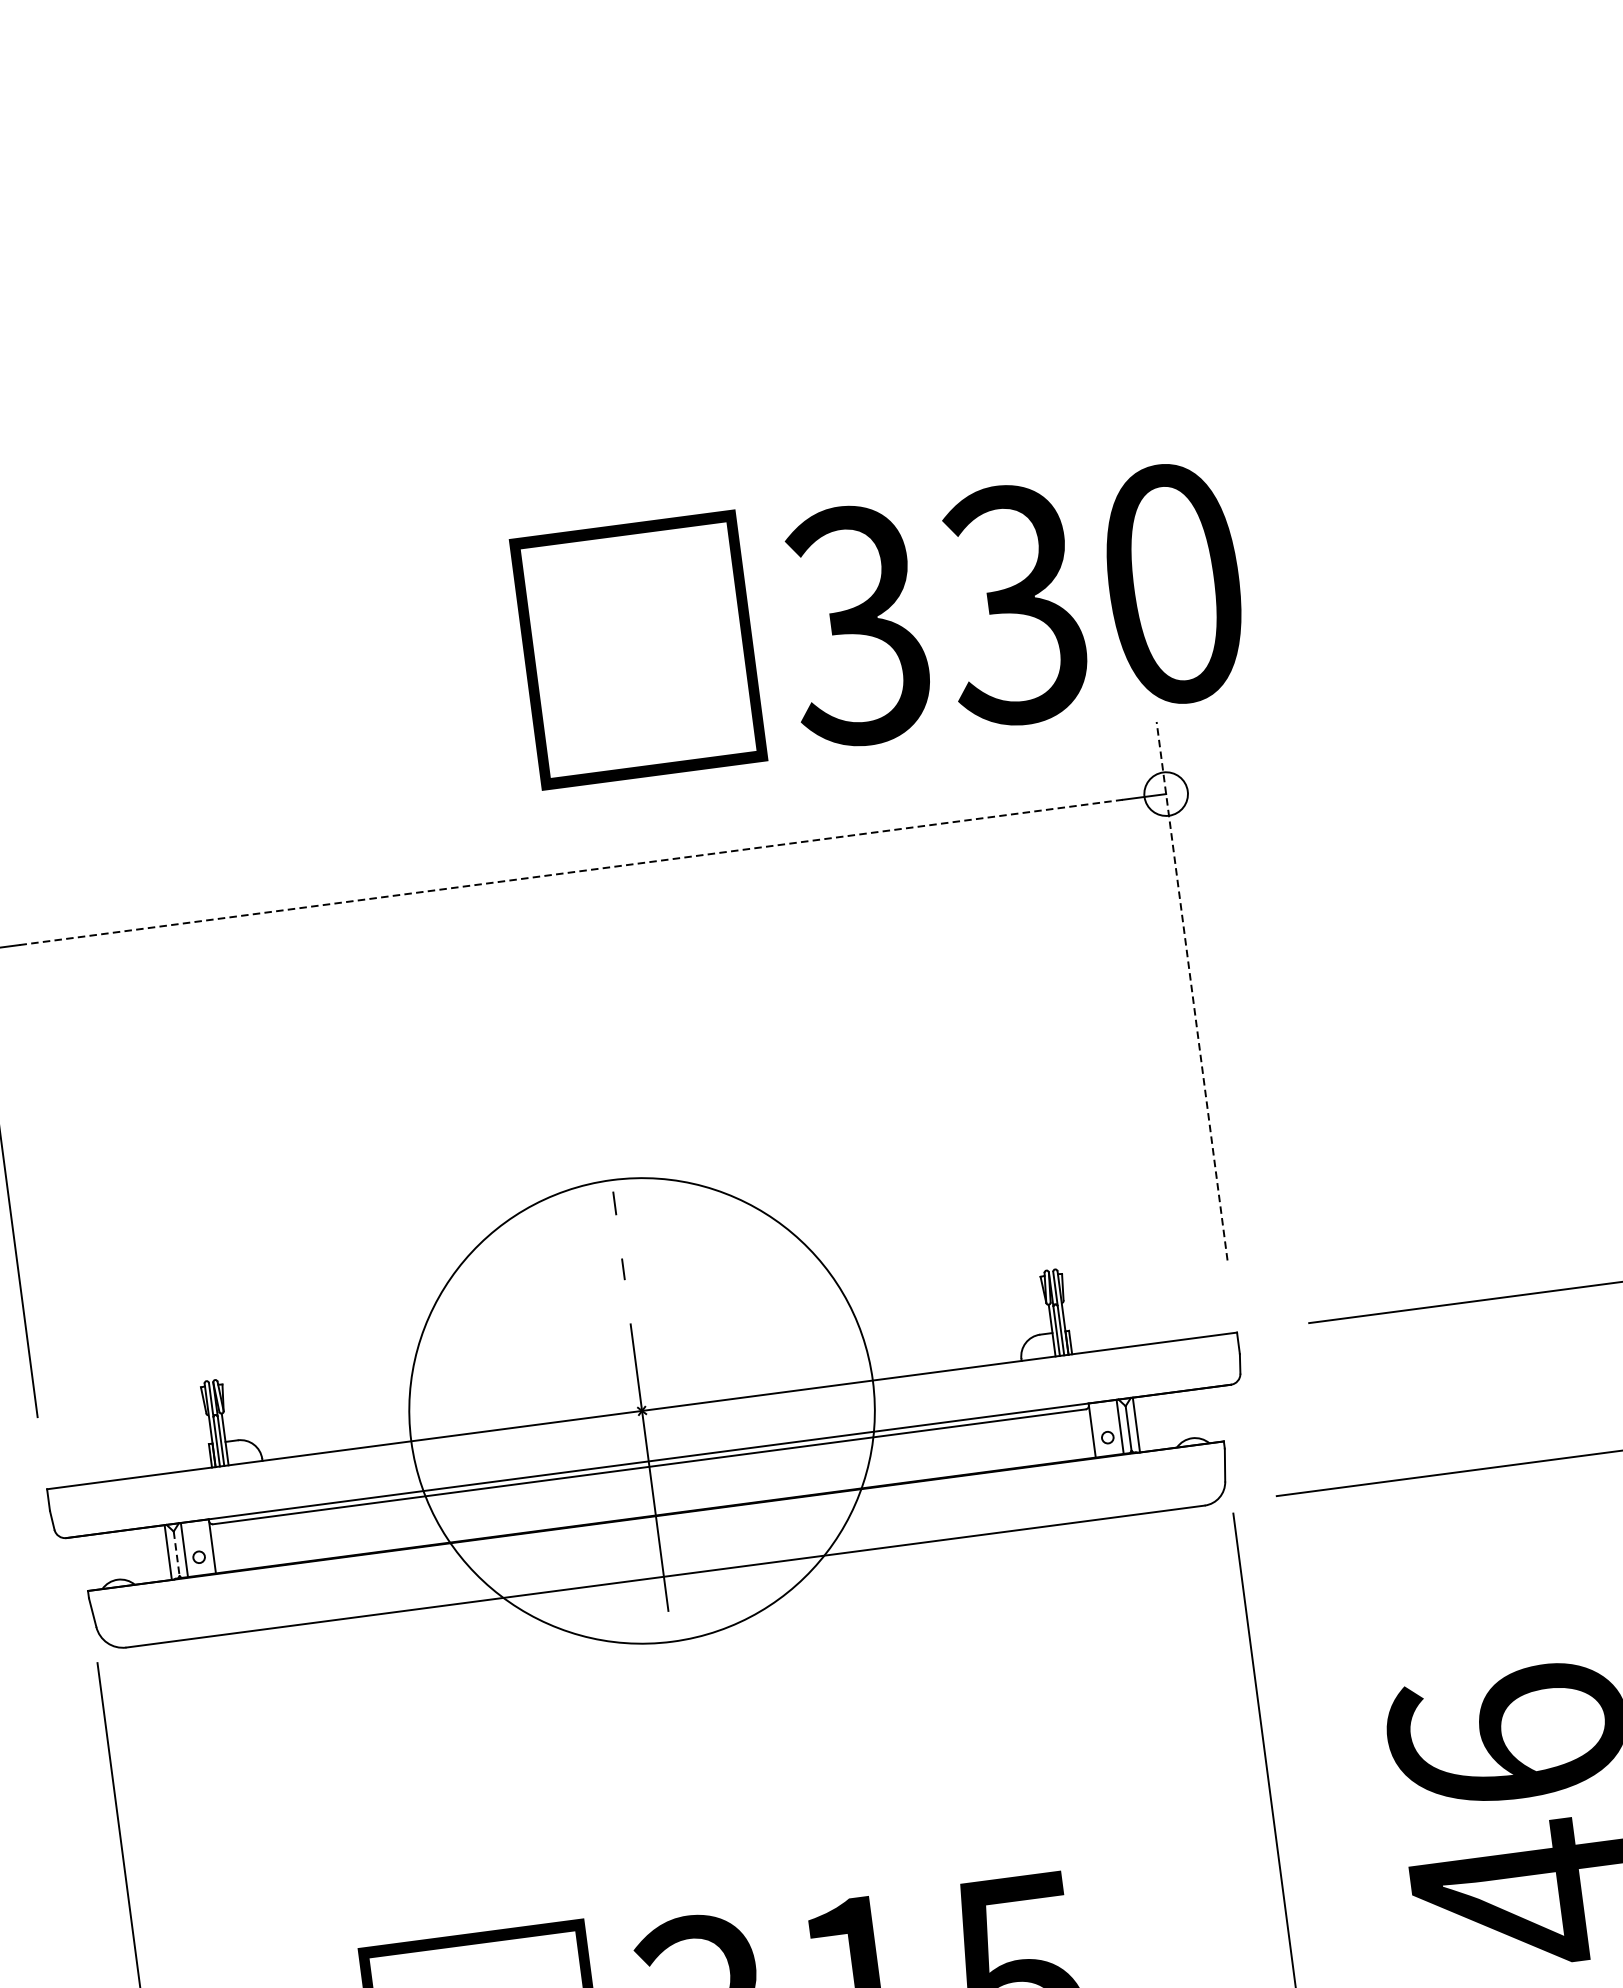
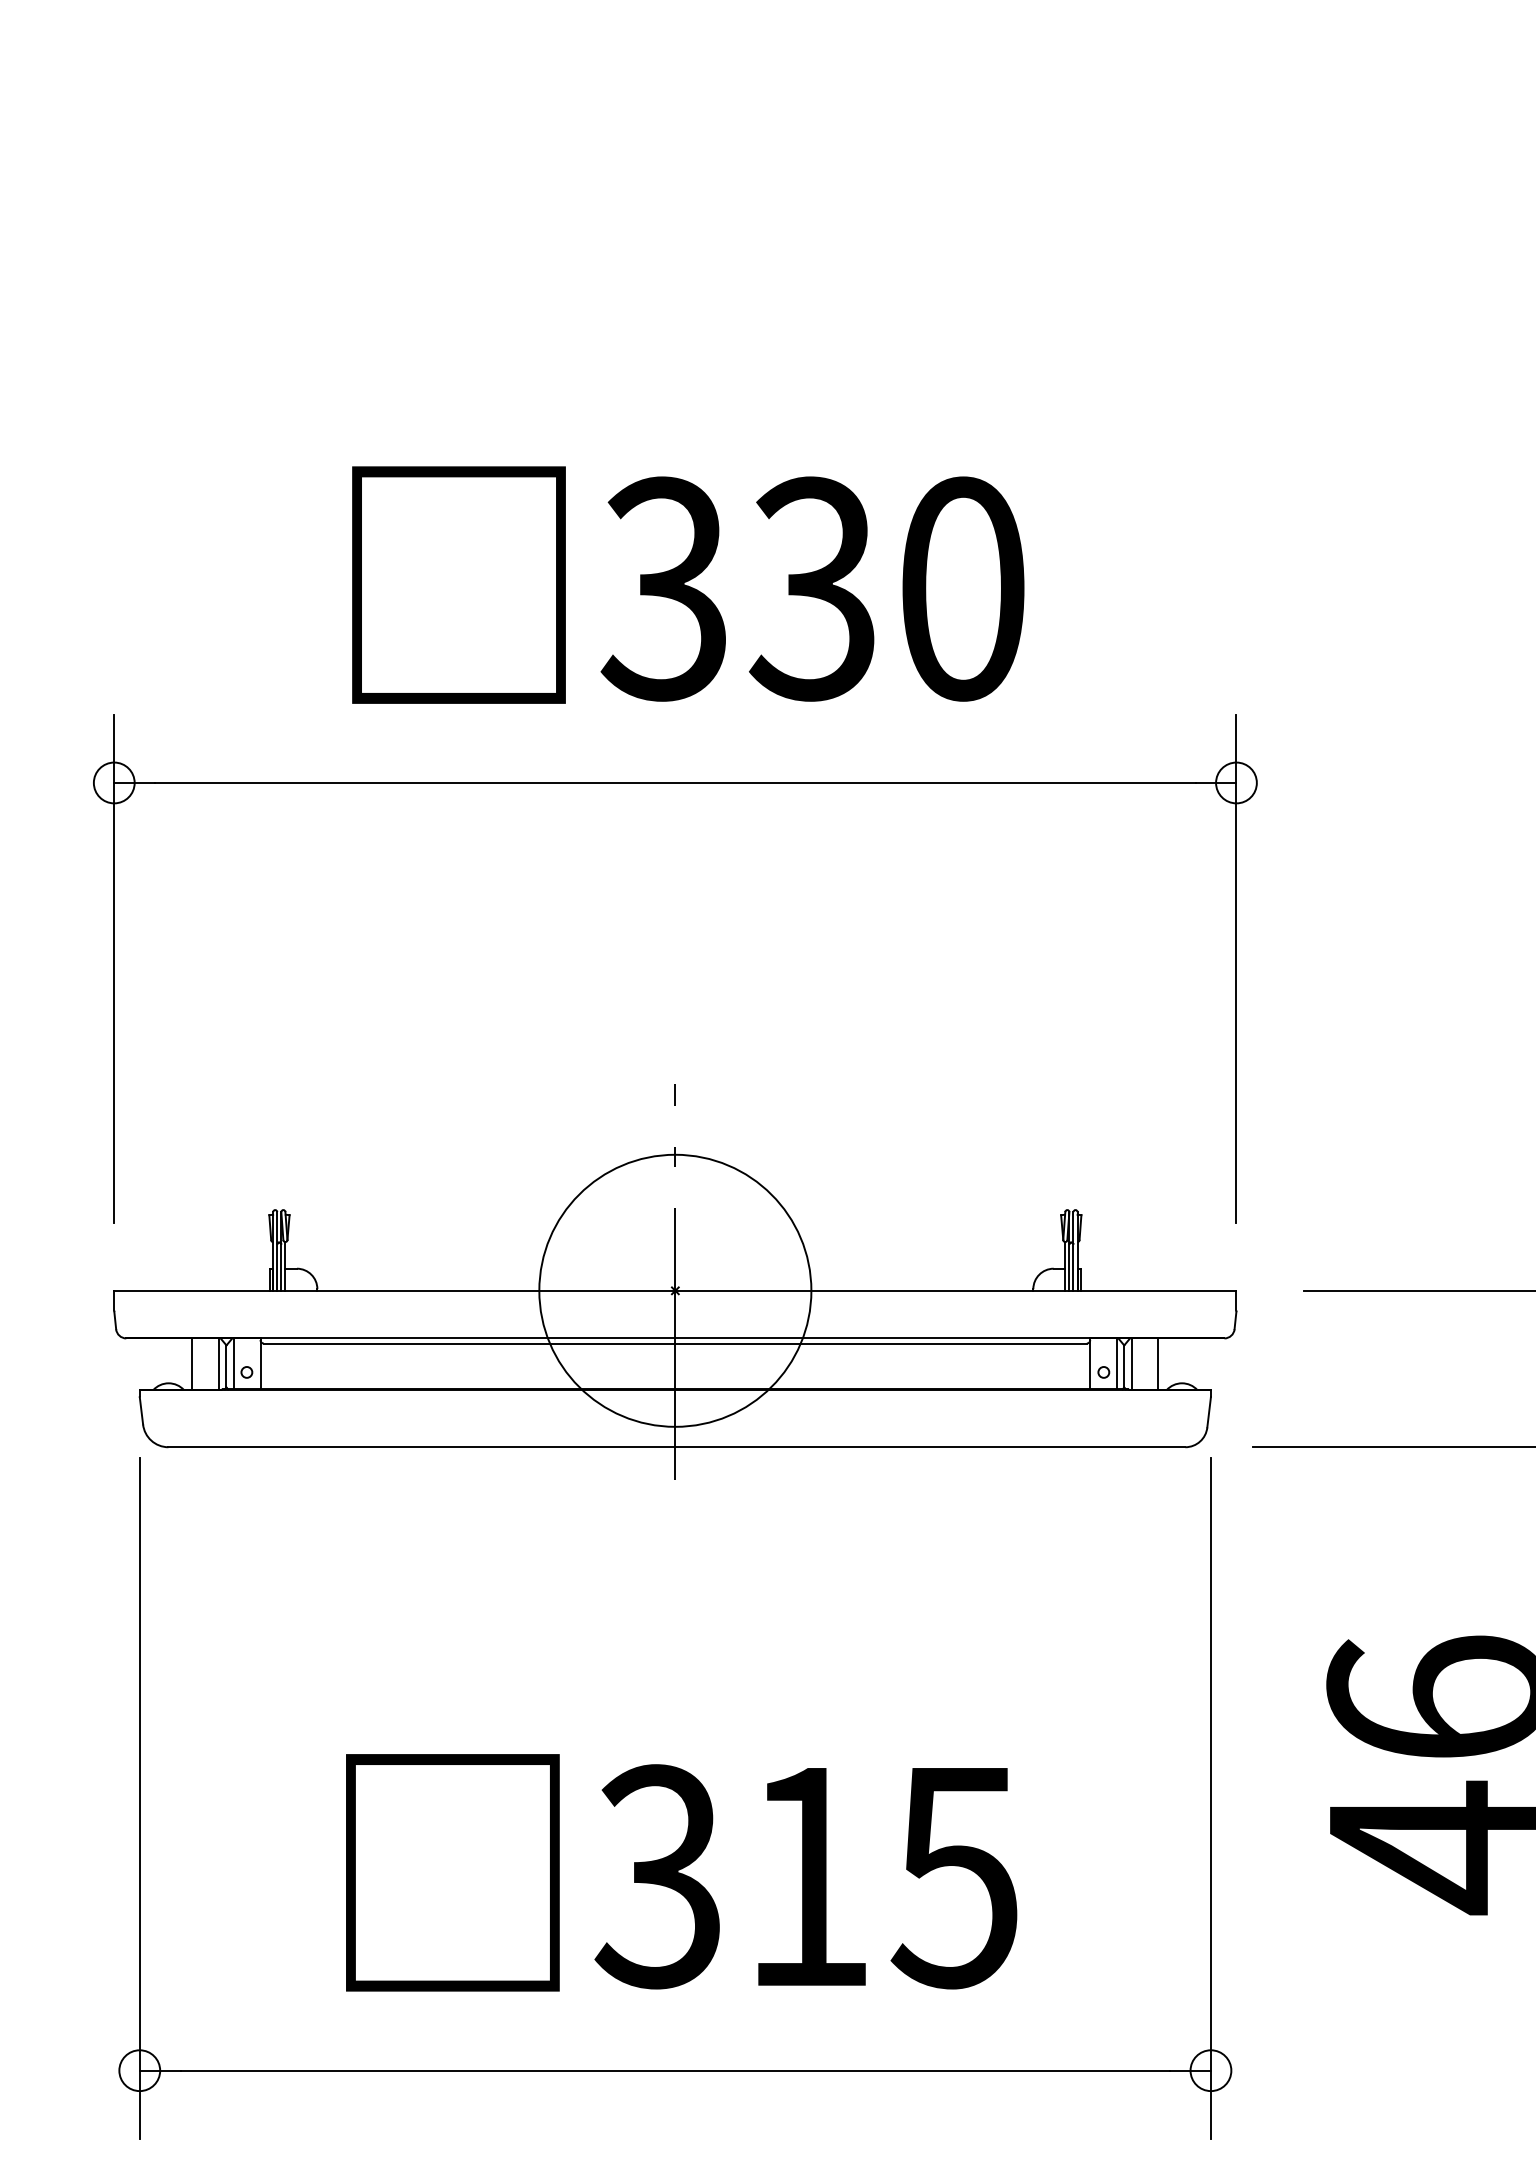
text: (881, 617) -> (688, 584), moved
line: (571, 871) -> (675, 782), dashed -> solid
line: (1192, 990) -> (1236, 968), dashed -> solid
circle: (642, 1410) -> (675, 1290), size x0.62
line: (1164, 1421) -> (1158, 1364), added
line: (176, 1553) -> (226, 1366), dashed -> solid
line: (140, 1556) -> (192, 1364), added

